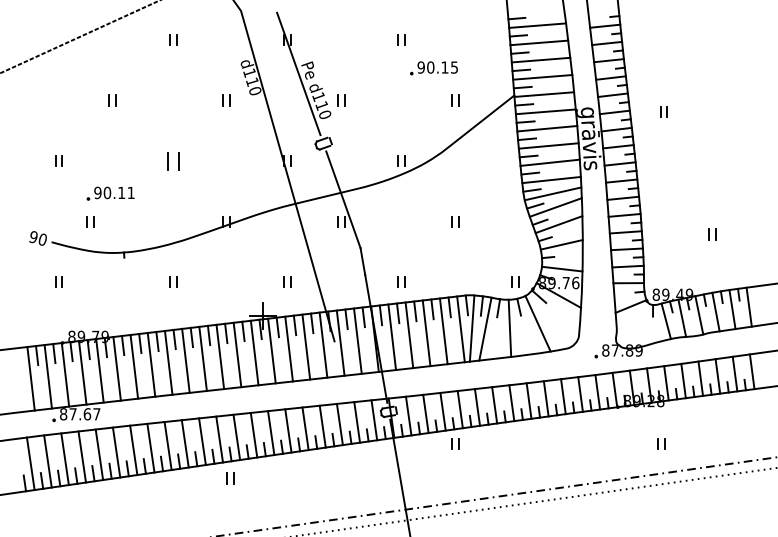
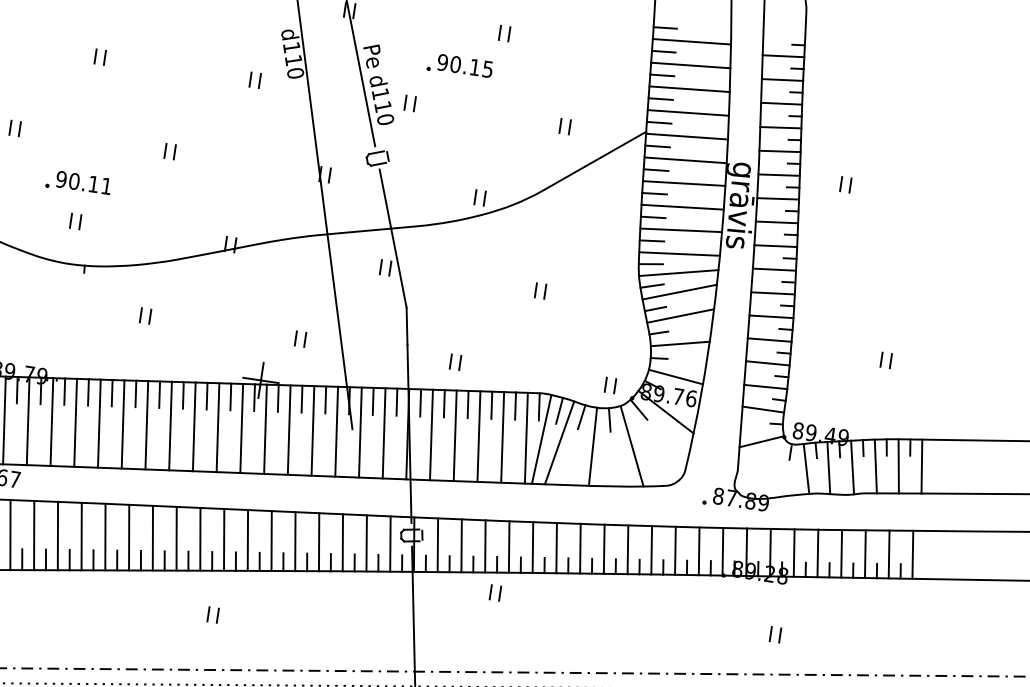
part: (433, 68) -> (459, 66), moved
part: (173, 160) -> (170, 150), size x0.62
part: (90, 221) -> (75, 221), moved
part: (230, 478) -> (213, 614), moved

